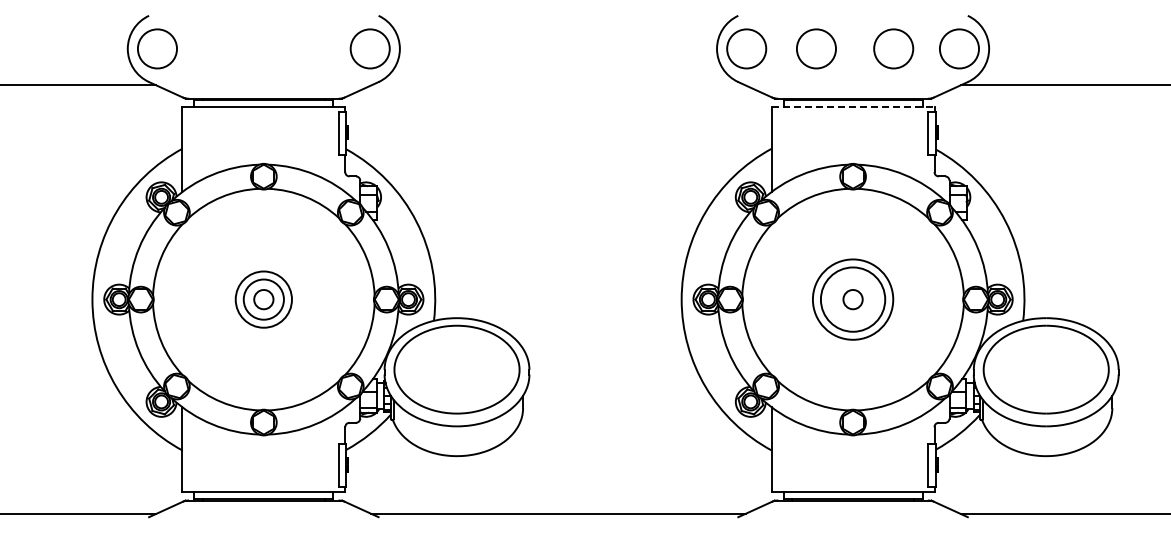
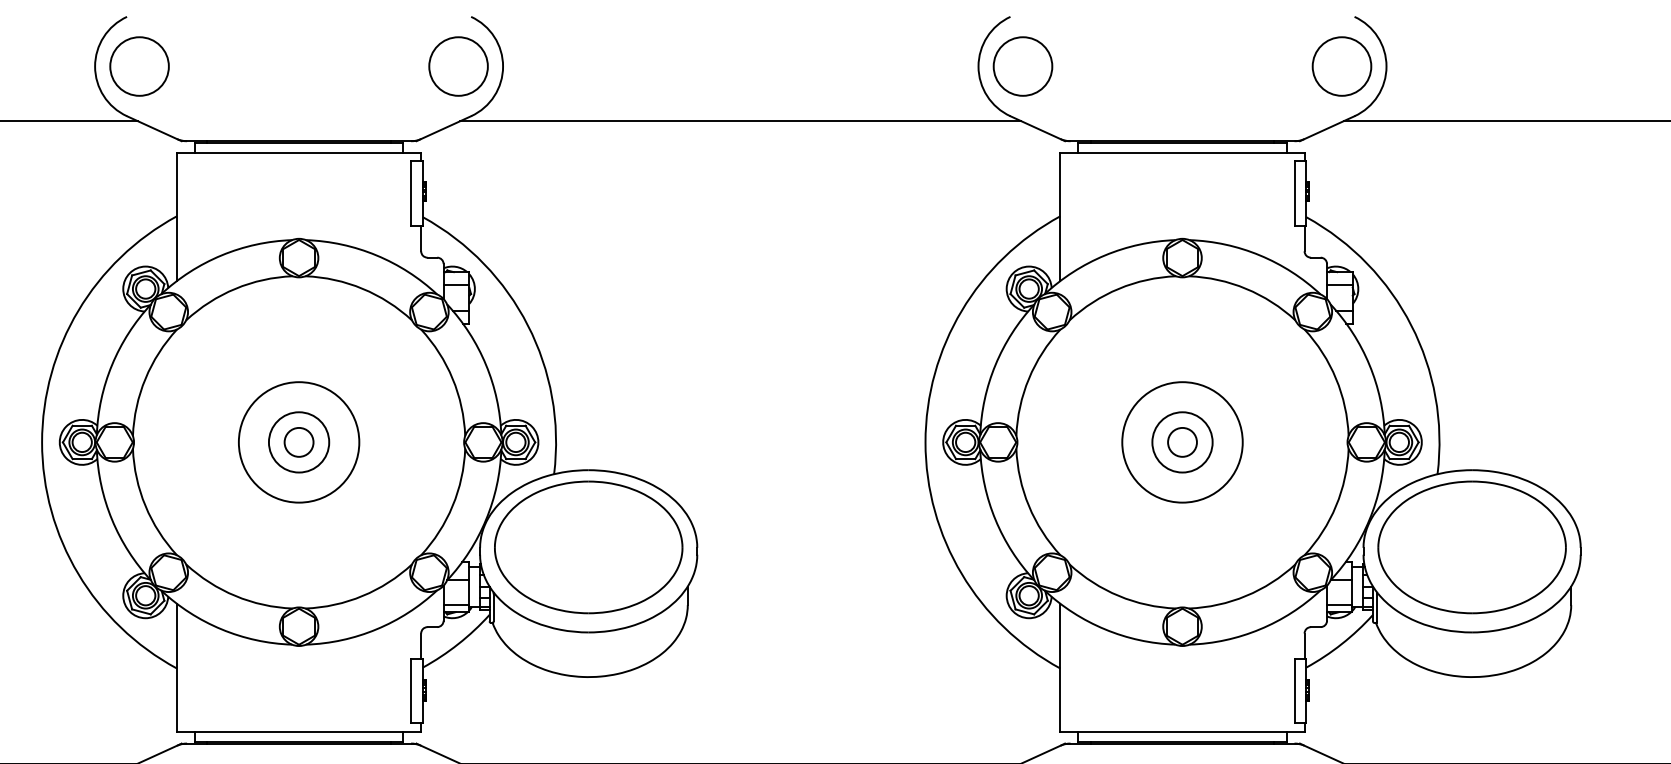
circle: (816, 48) -> (1127, 65), removed
circle: (893, 48) -> (1243, 65), removed
line: (558, 85) -> (740, 121), added
line: (853, 106) -> (1183, 152), dashed -> solid
circle: (263, 299) -> (298, 442), size x1.43
circle: (852, 299) -> (1181, 442), size x0.62

